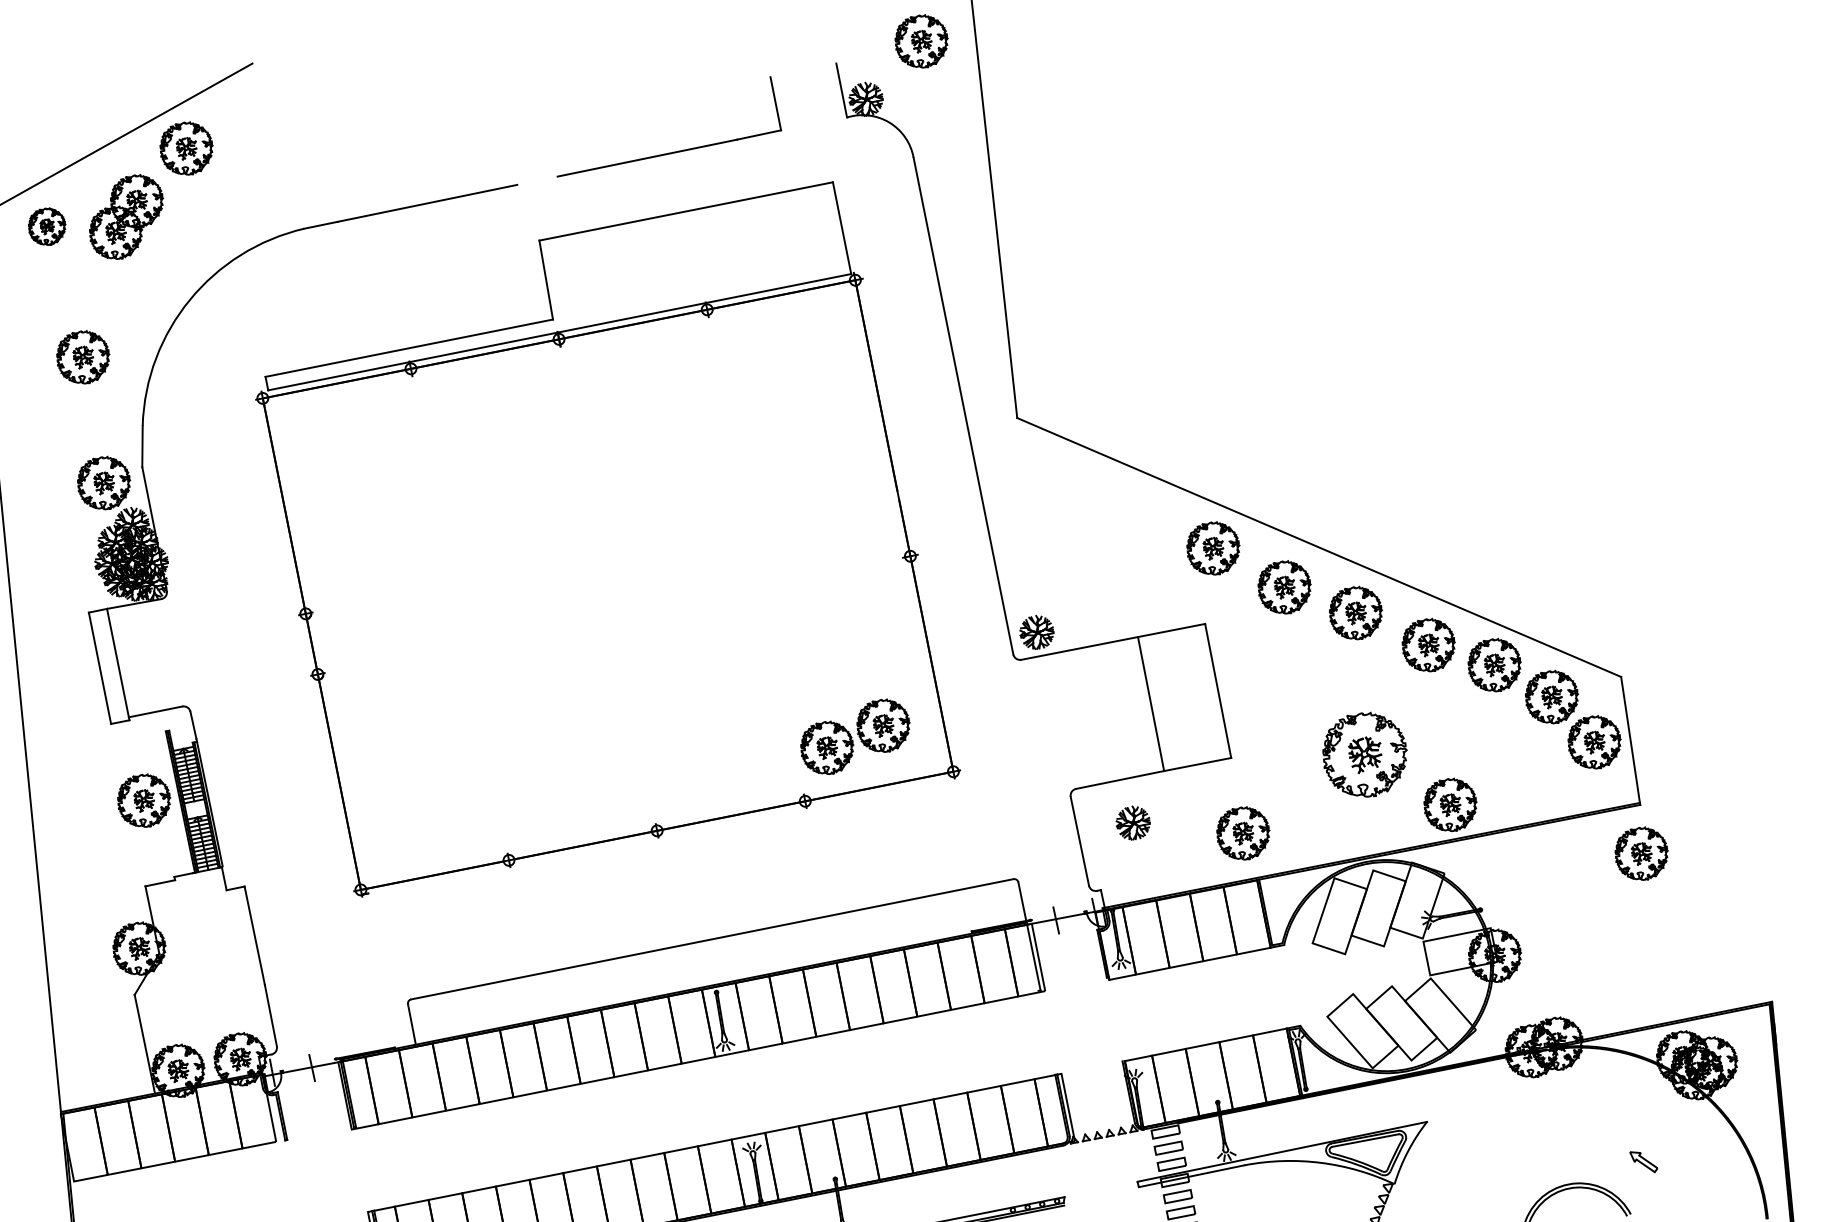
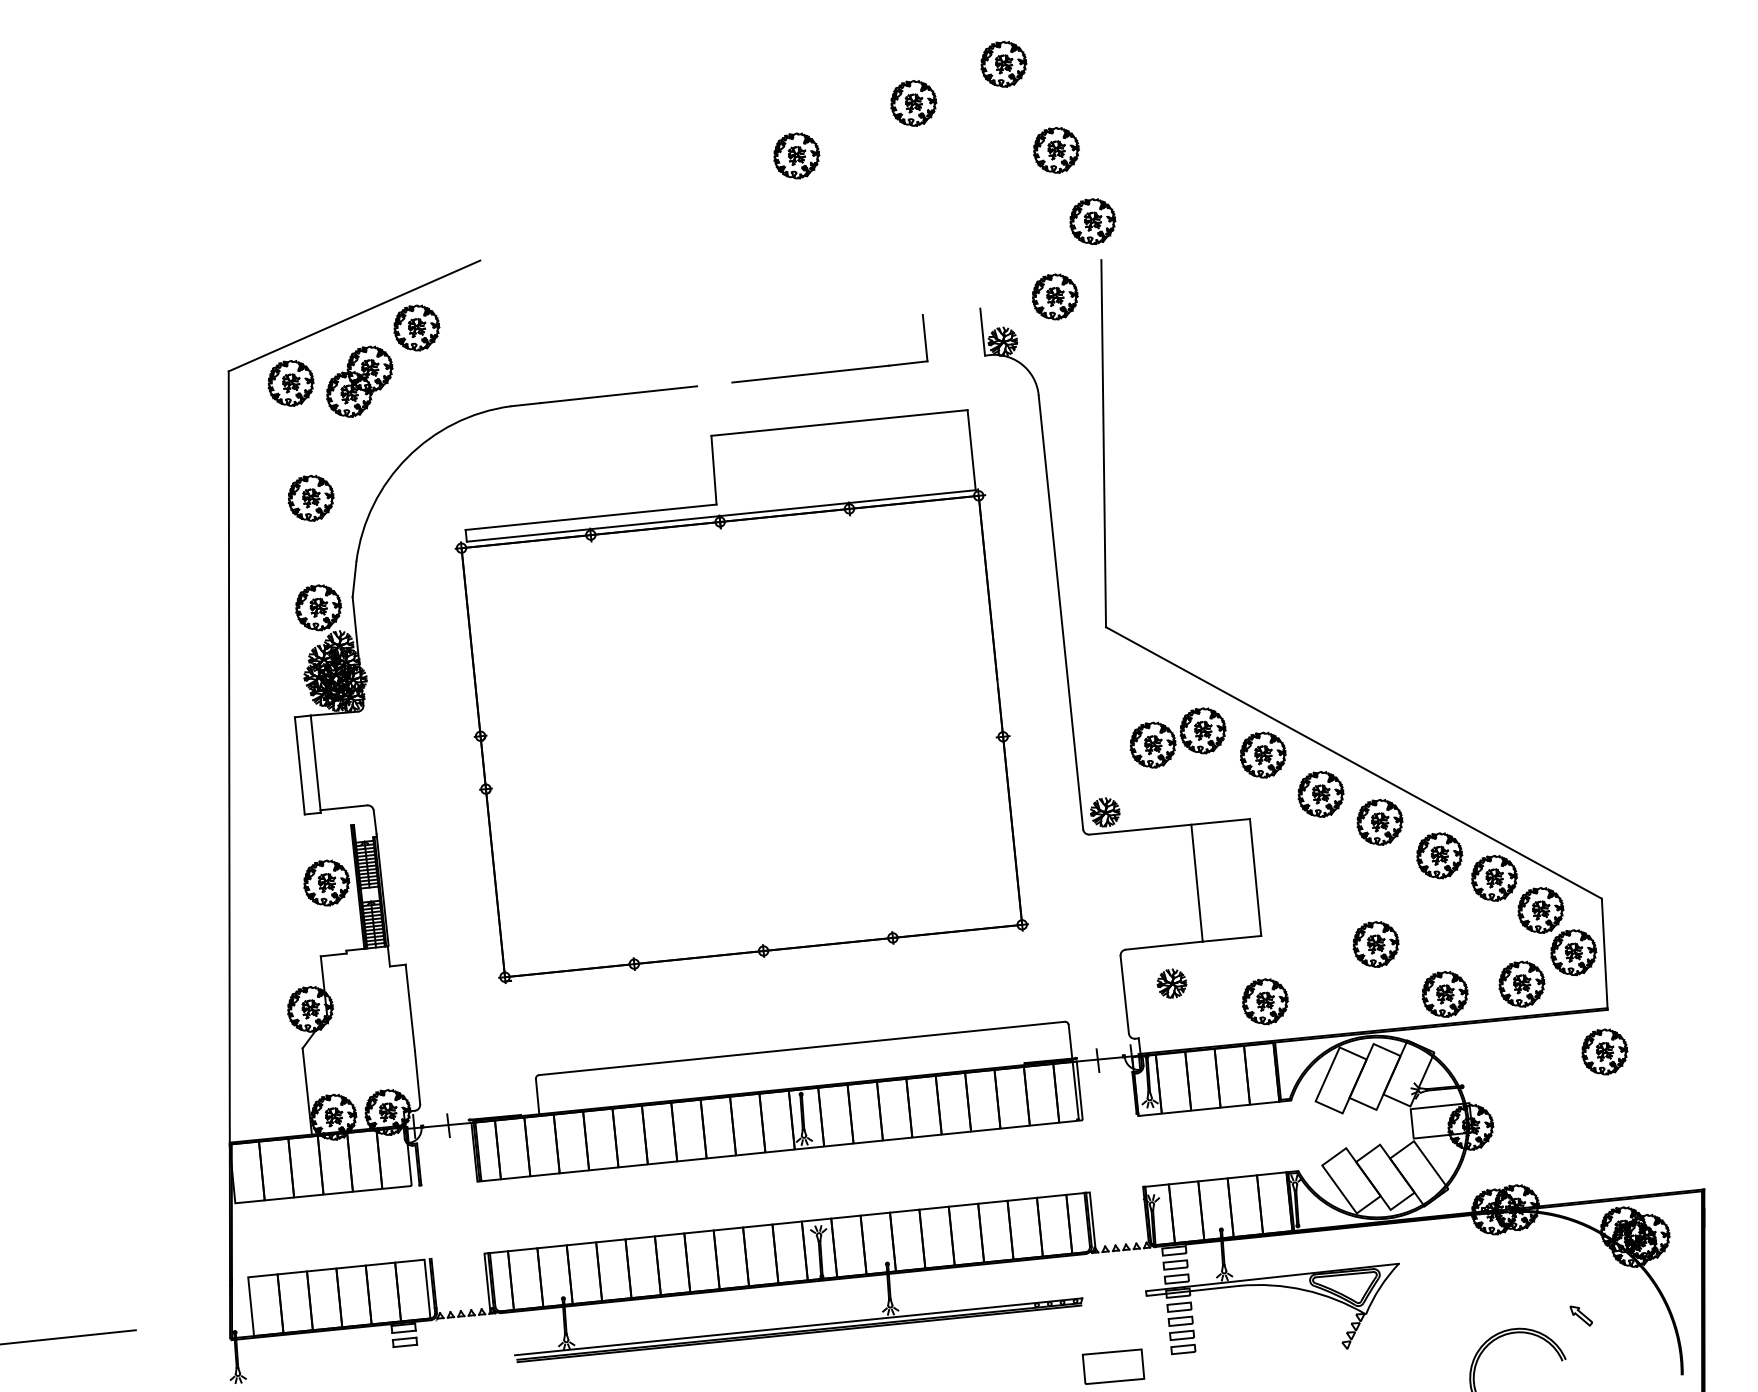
part: (46, 226) -> (290, 383), size x1.43
part: (854, 736) -> (1177, 737), moved
part: (1364, 755) -> (1375, 944), size x0.62
part: (1537, 783) -> (1521, 983), added

